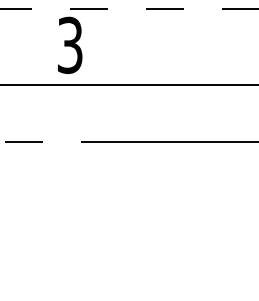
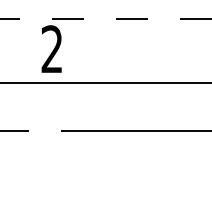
text: (69, 44) -> (51, 48), 3 -> 2

